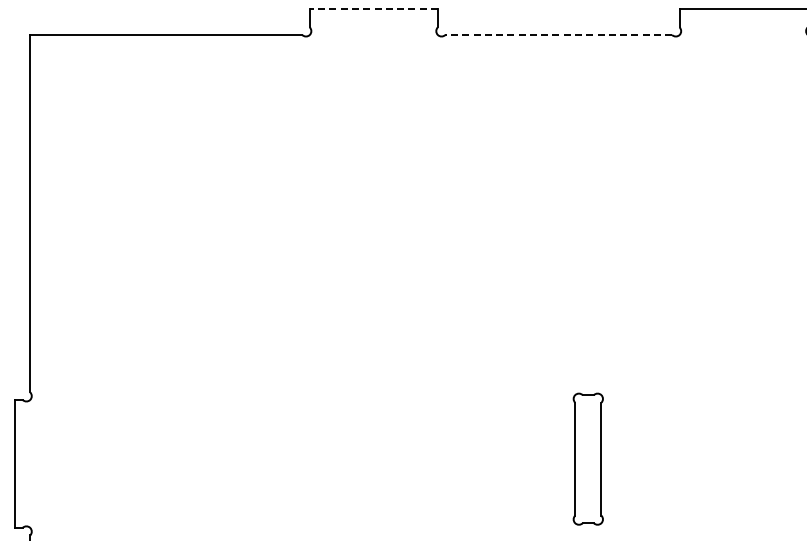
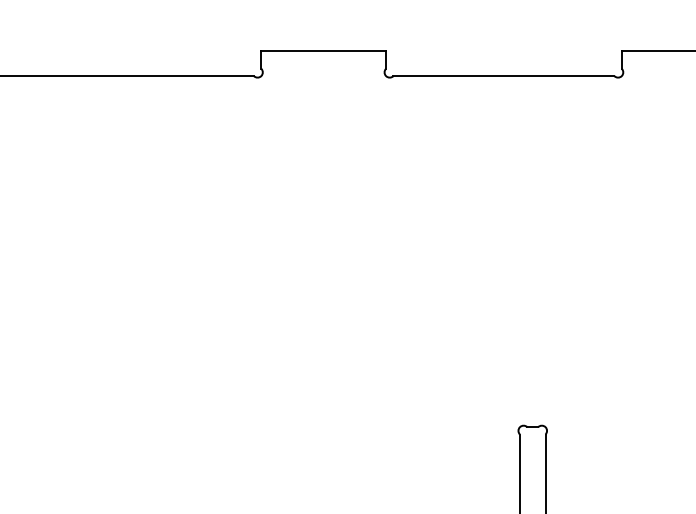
line: (373, 8) -> (323, 50), dashed -> solid
line: (558, 34) -> (503, 75), dashed -> solid

